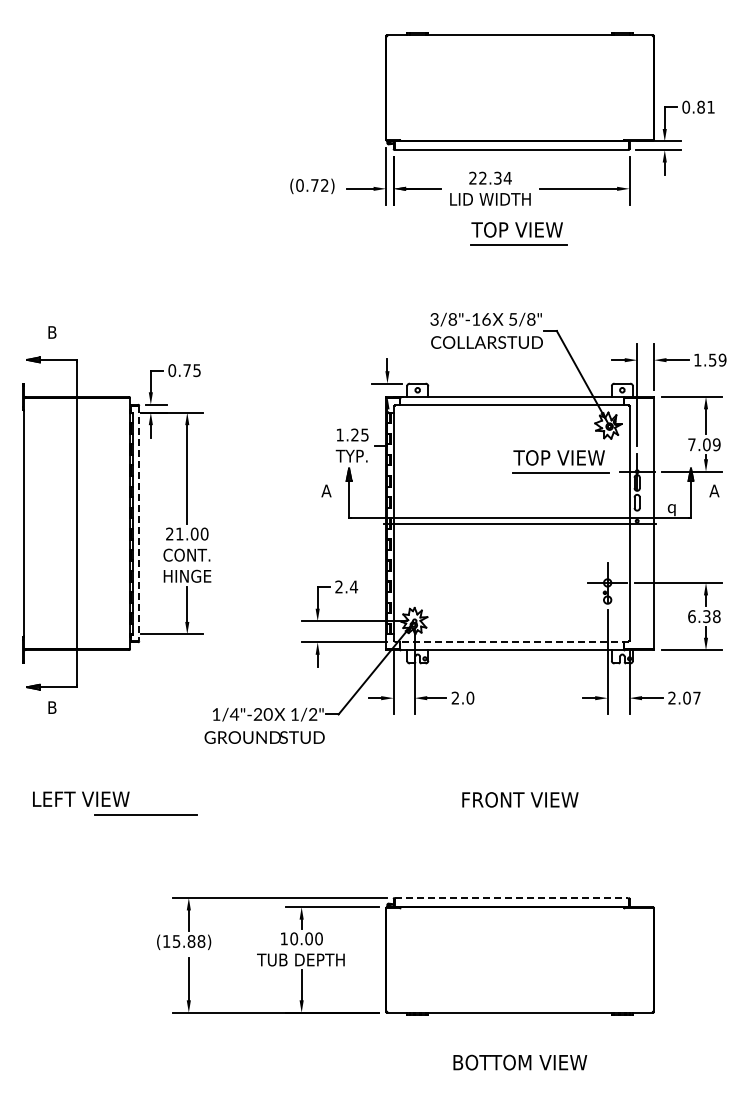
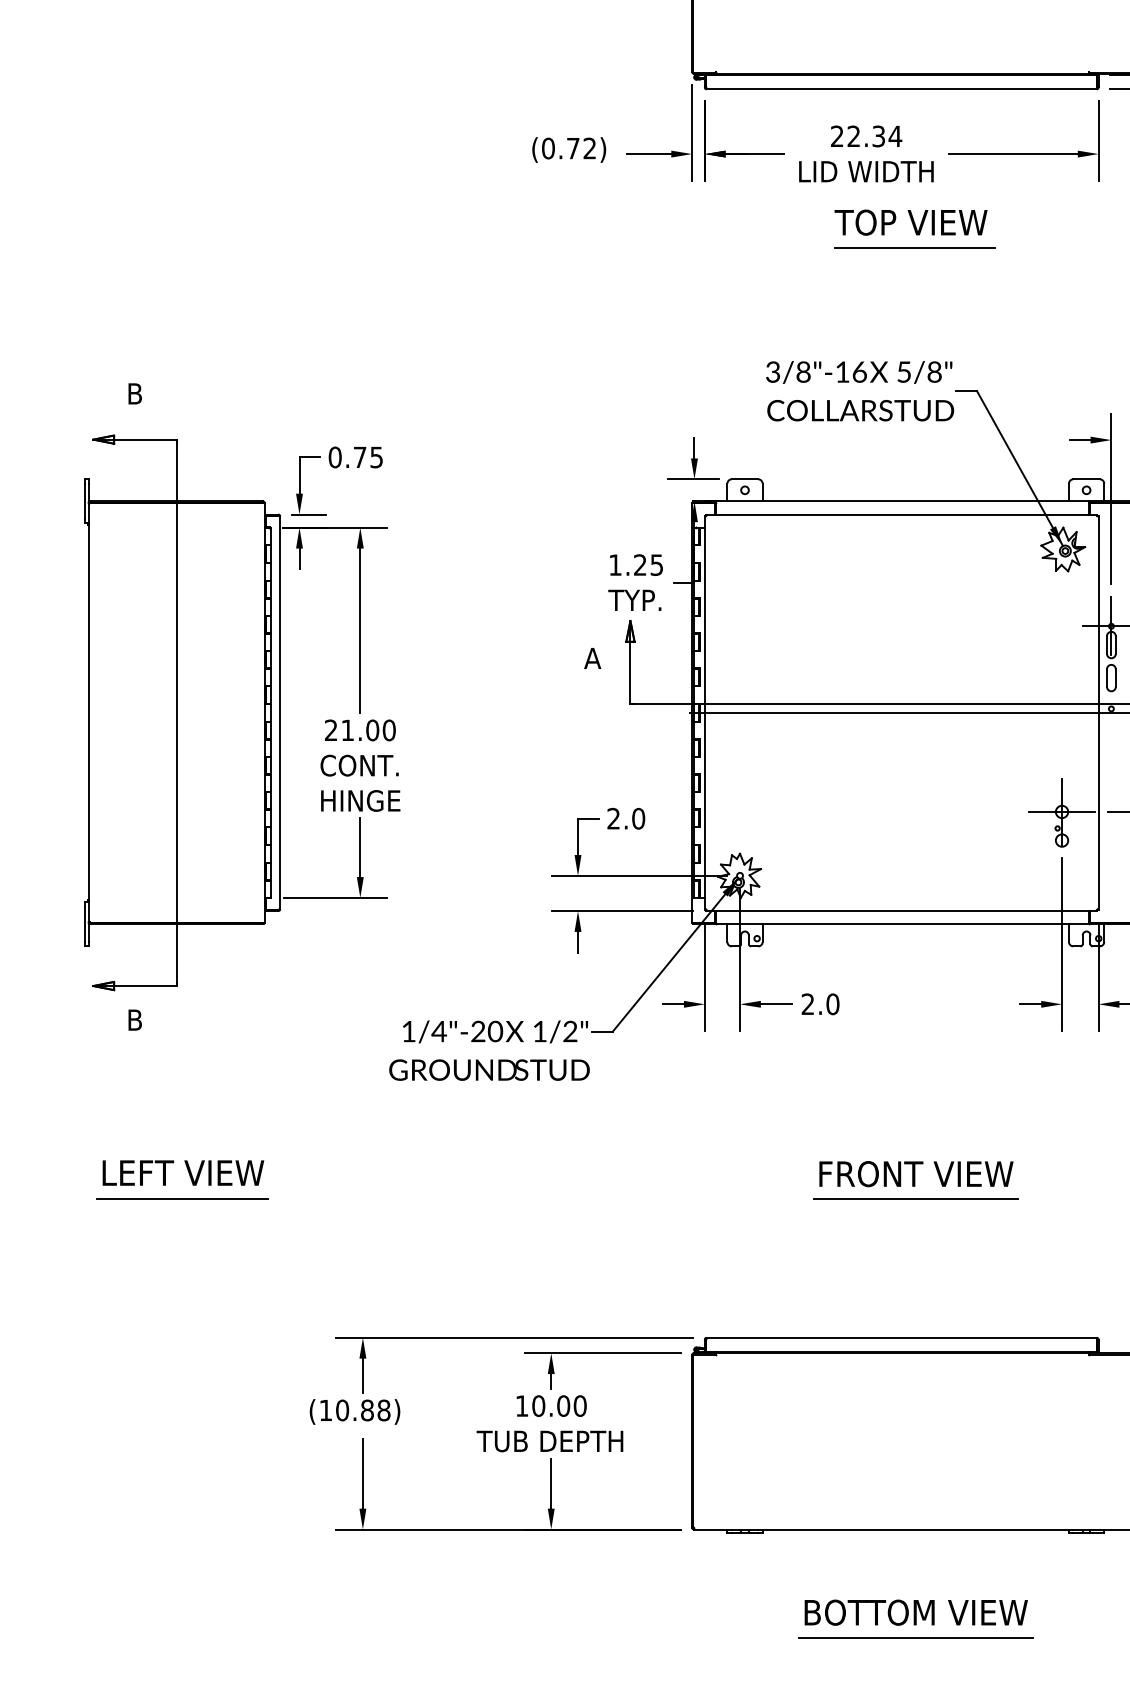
part: (560, 461) -> (983, 609), removed
line: (139, 523) -> (280, 712), dashed -> solid
text: (353, 586) -> (637, 817), 2.4 -> 2.0
line: (511, 642) -> (901, 911), dashed -> solid
line: (145, 814) -> (182, 1198), moved
line: (519, 814) -> (914, 1198), added
line: (511, 897) -> (901, 1337), dashed -> solid
text: (176, 941) -> (342, 1410), (15.88) -> (10.88)
line: (519, 1077) -> (914, 1637), added

